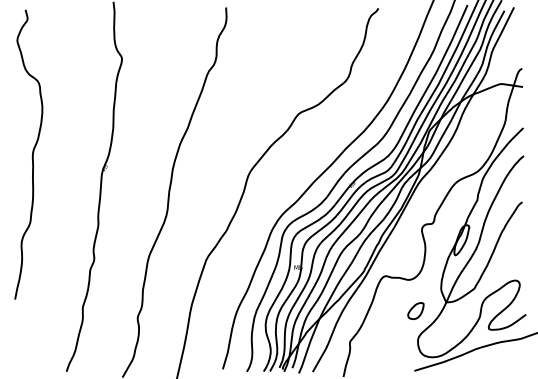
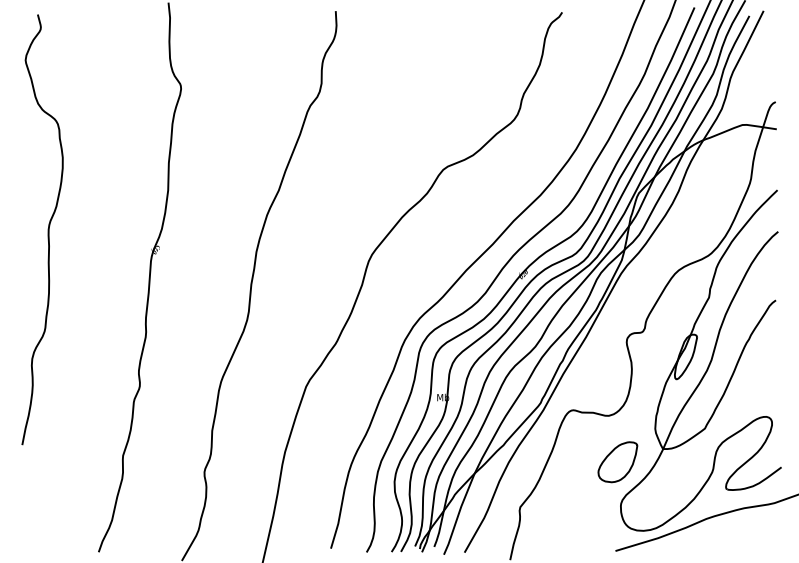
part: (415, 310) -> (617, 461), size x1.67

